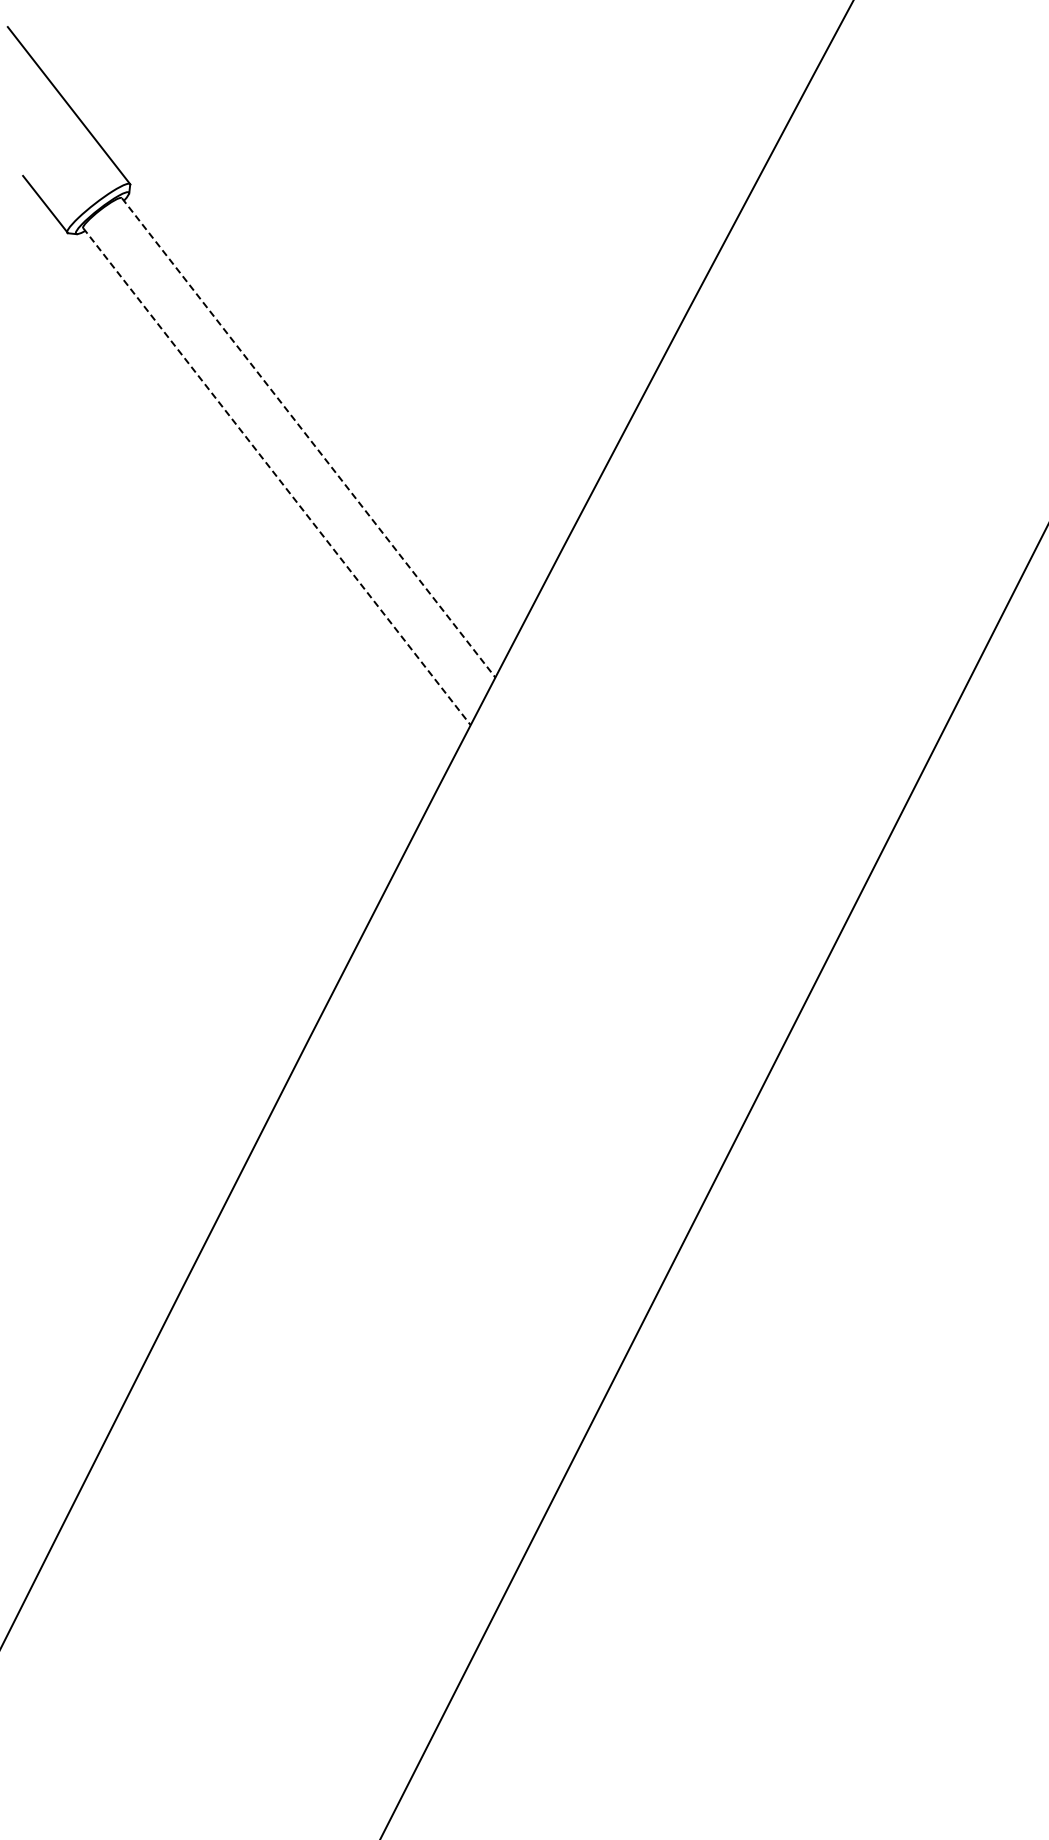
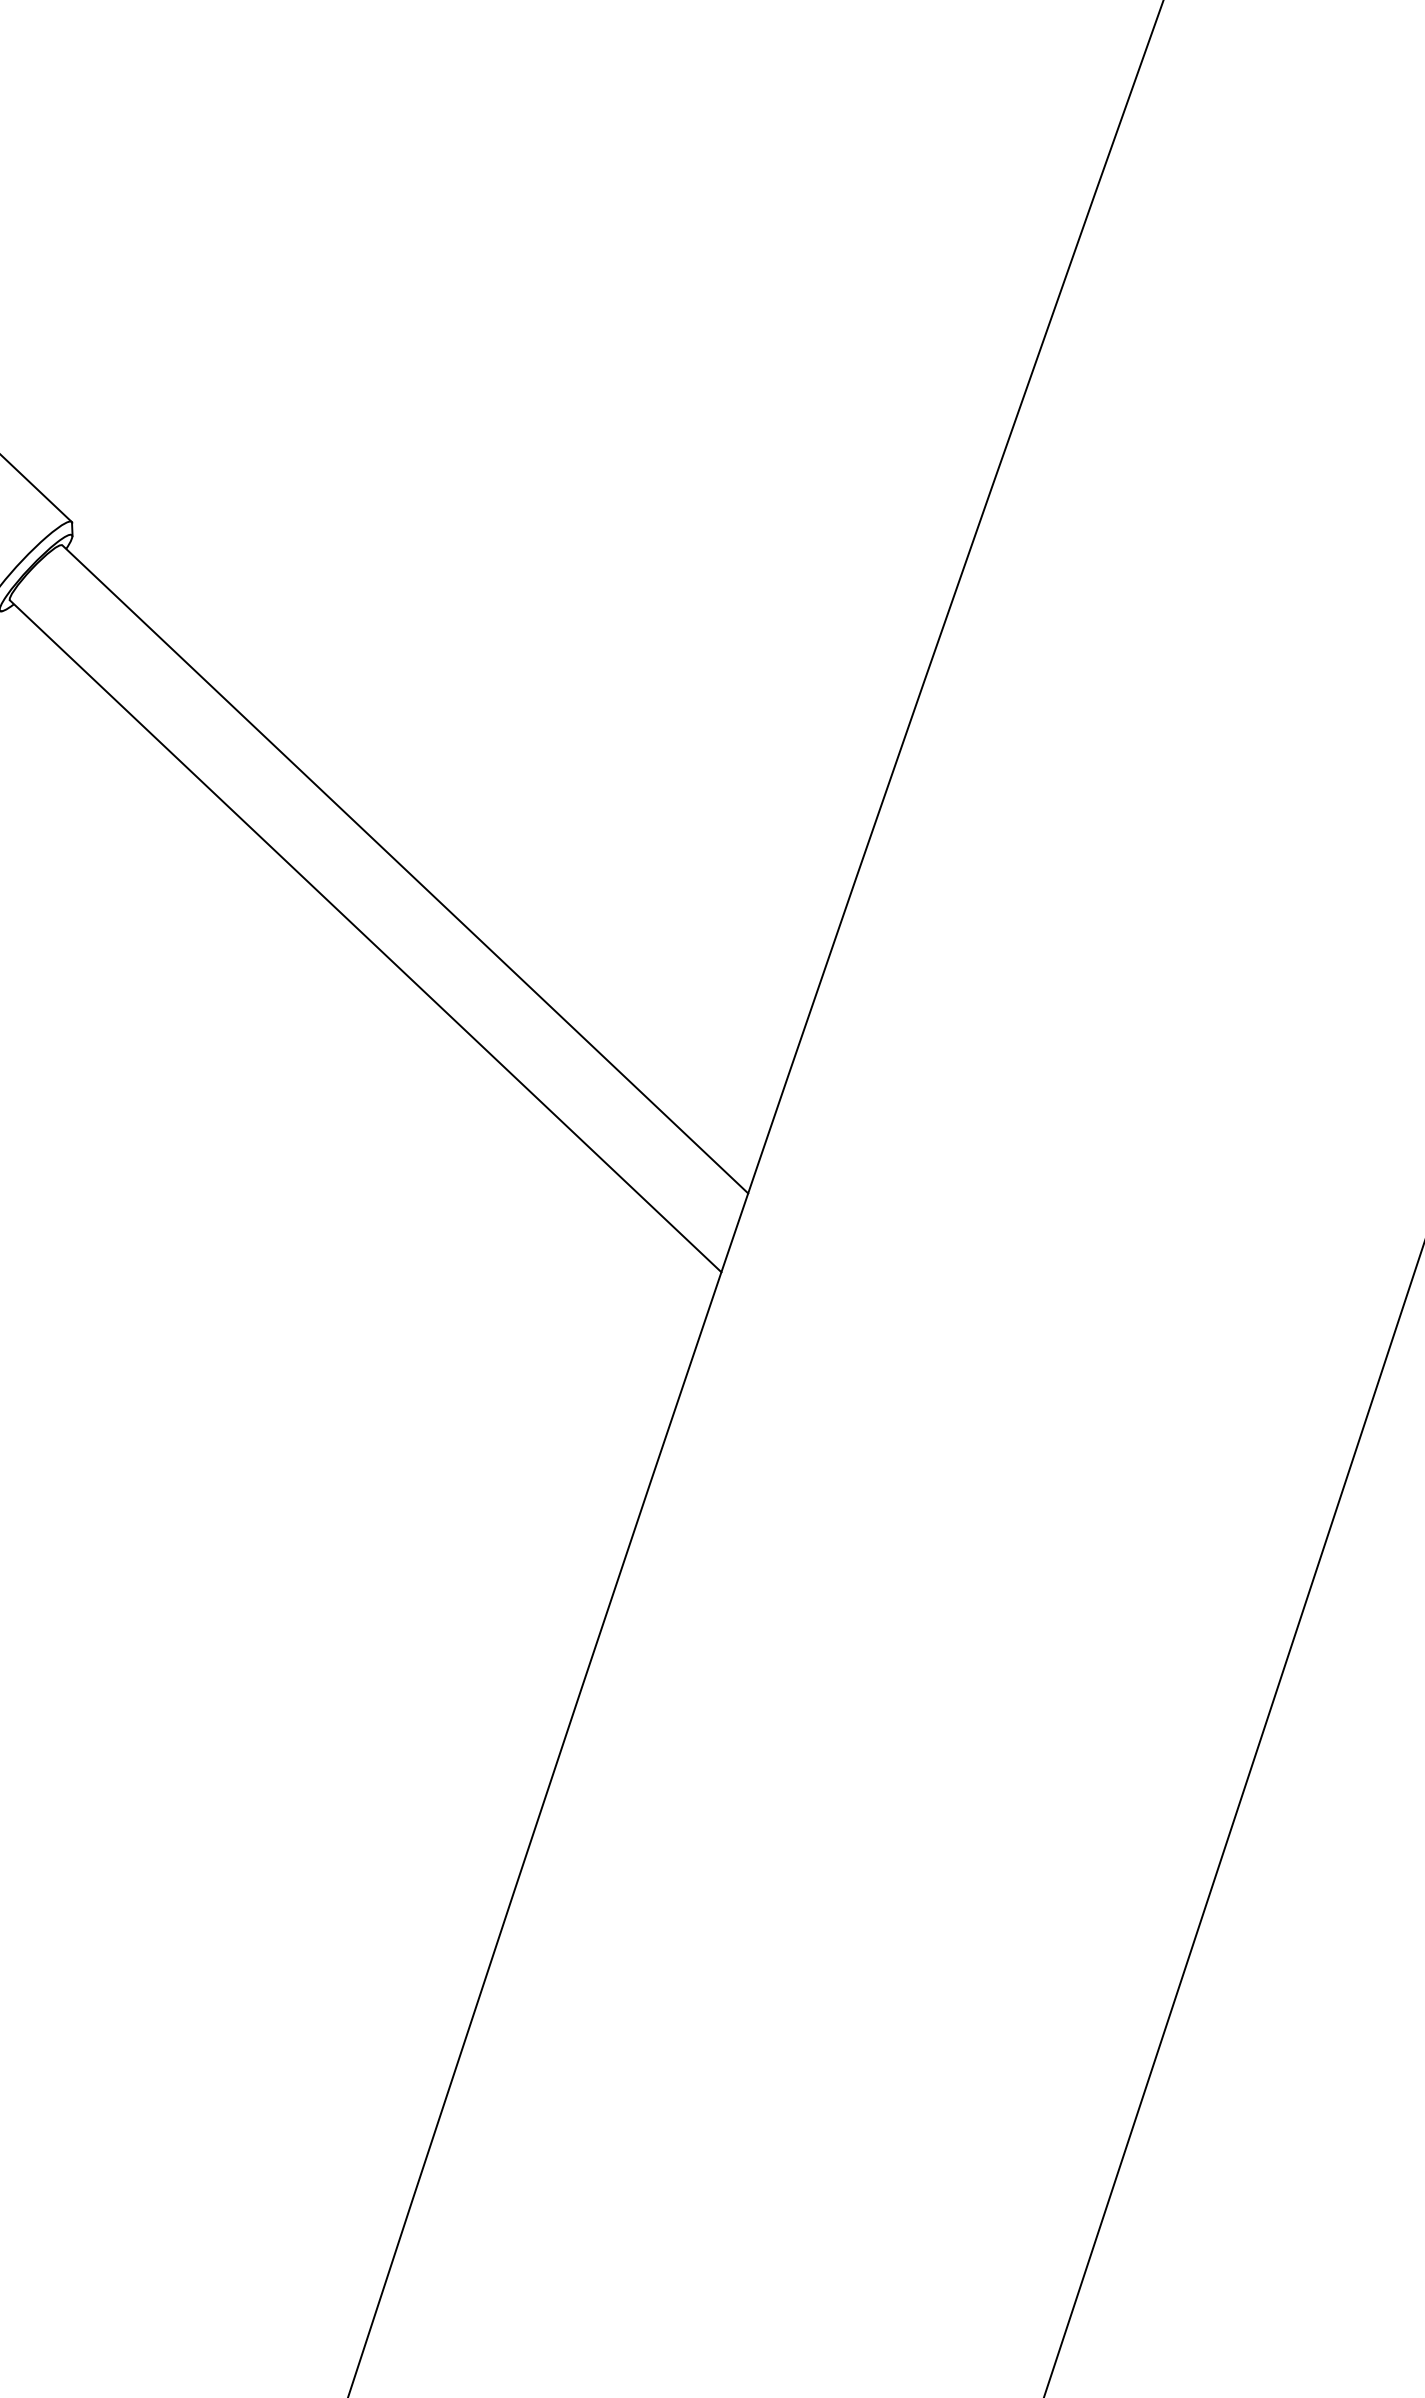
line: (308, 437) -> (404, 868), dashed -> solid
line: (277, 477) -> (366, 937), dashed -> solid

